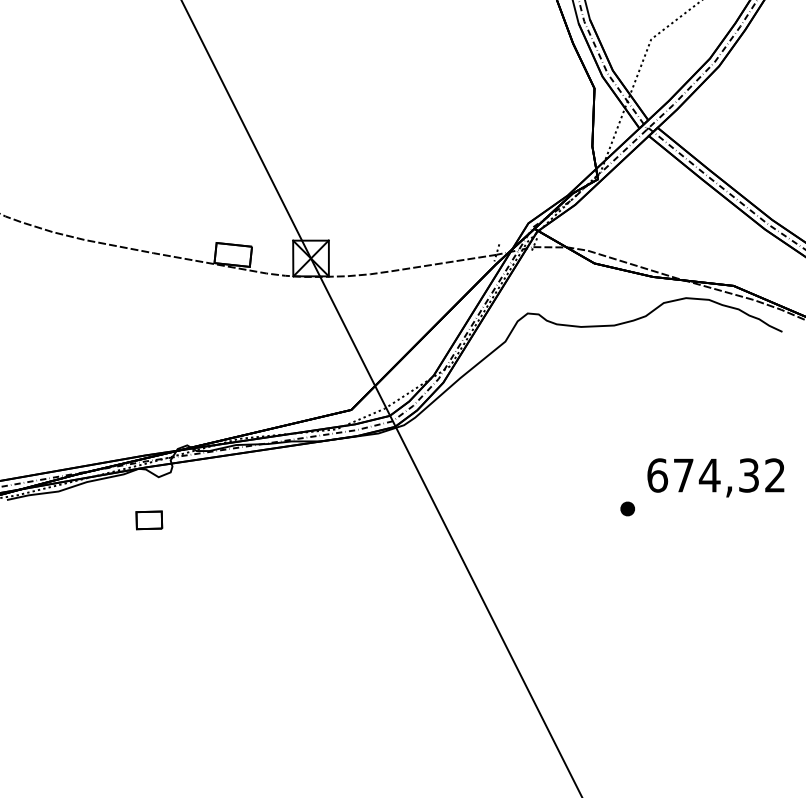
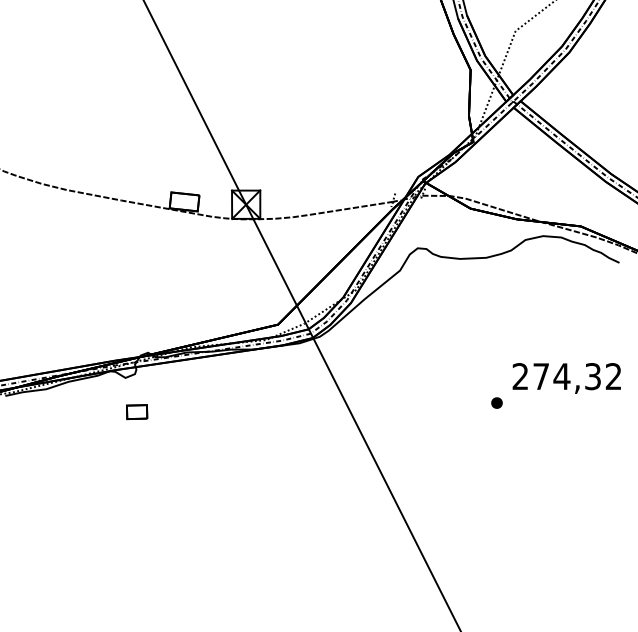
text: (657, 475) -> (520, 376), 674,32 -> 274,32
part: (149, 520) -> (137, 412), moved

